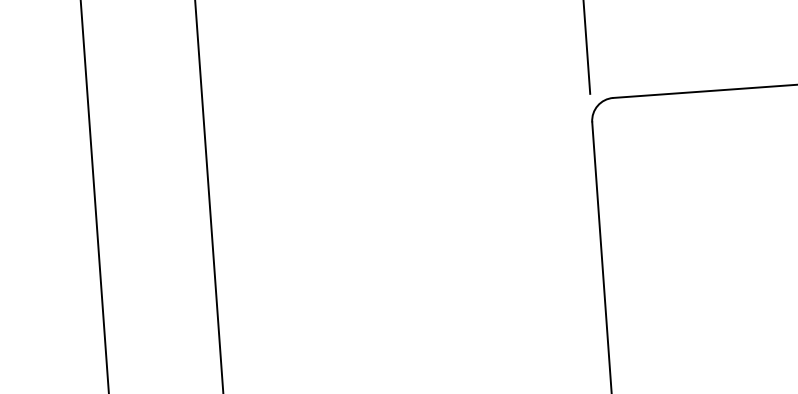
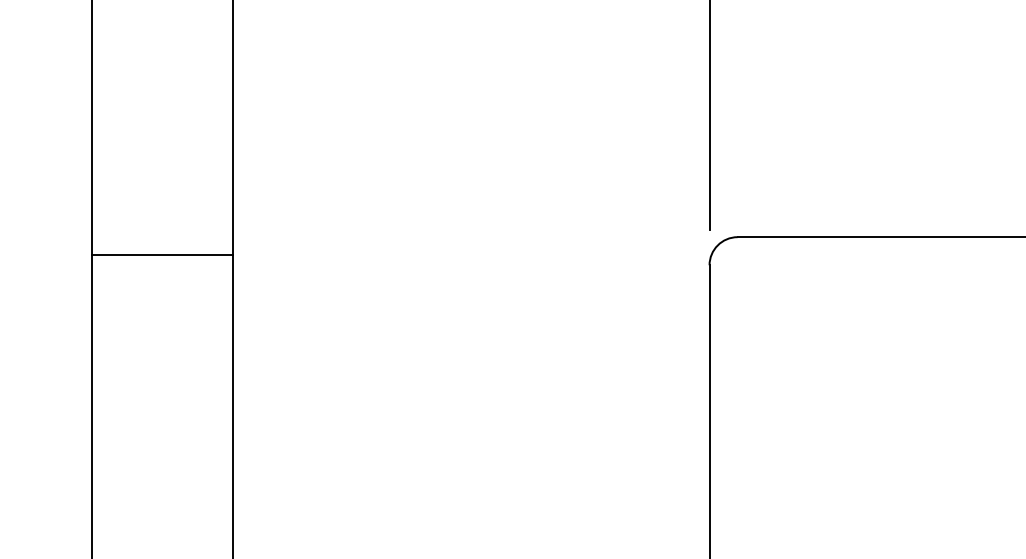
line: (147, 145) -> (161, 254), added

